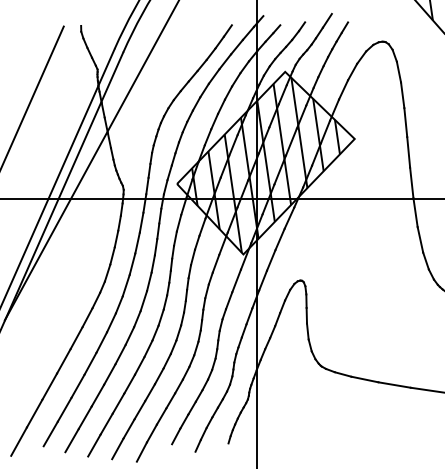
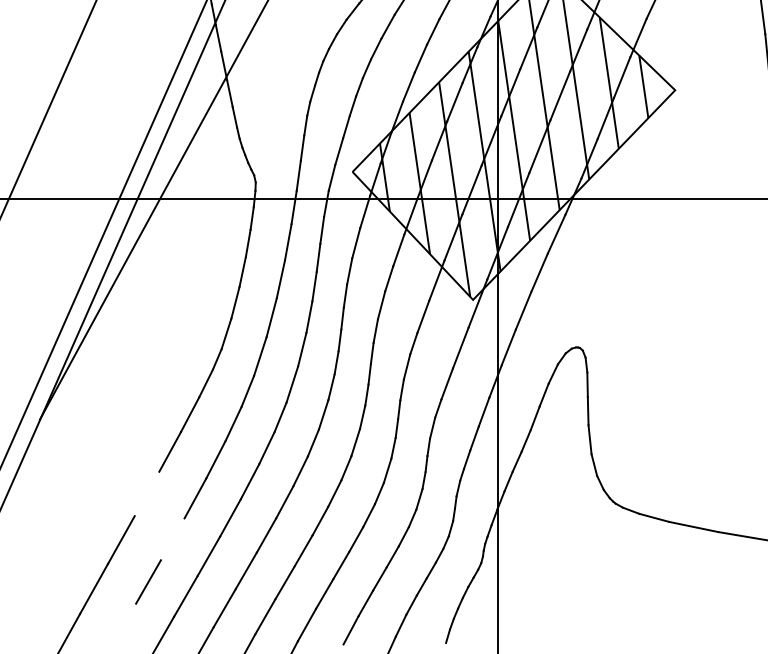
line: (63, 361) -> (146, 494), removed
line: (77, 385) -> (171, 537), removed
line: (50, 433) -> (122, 624), removed

